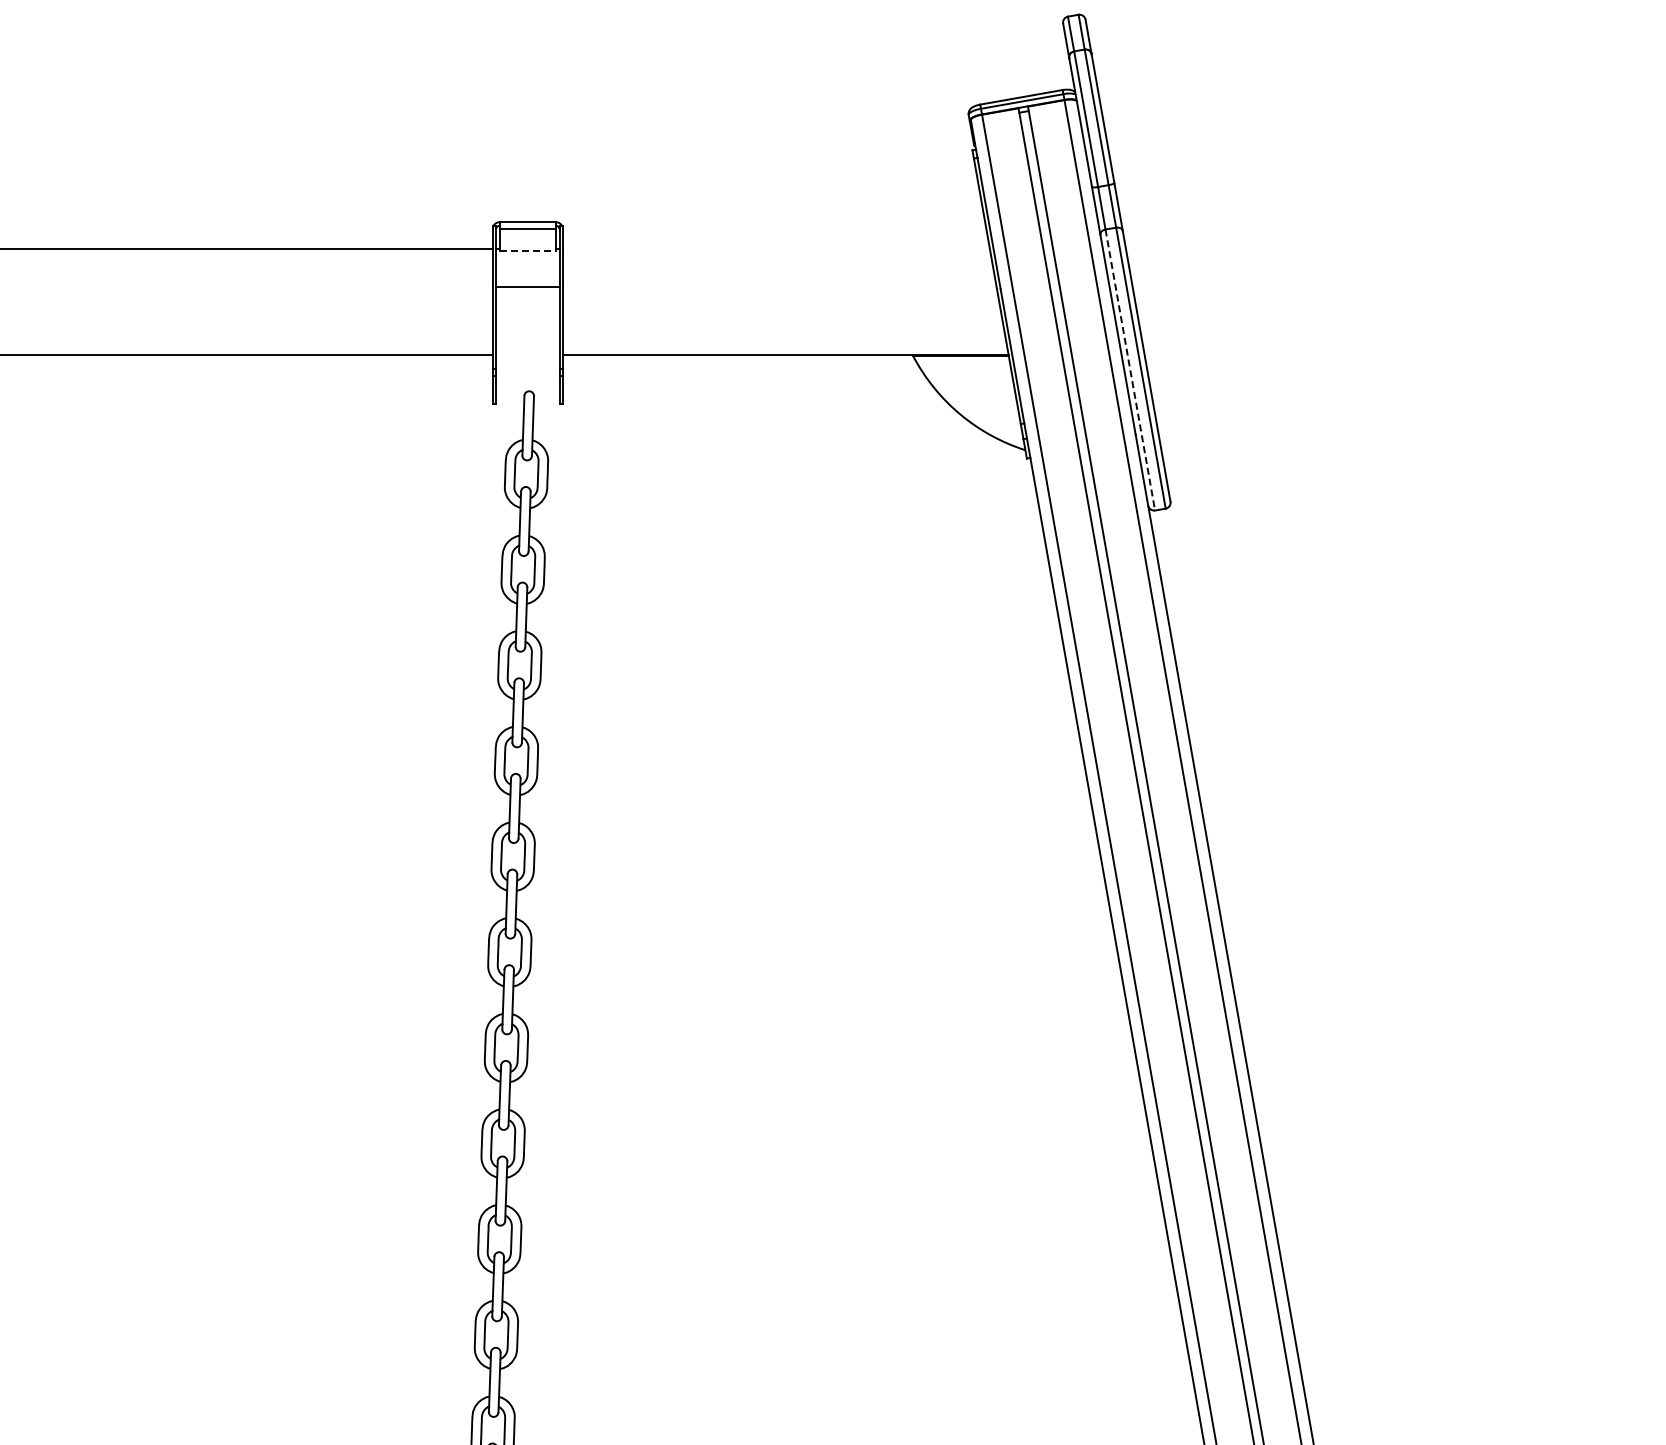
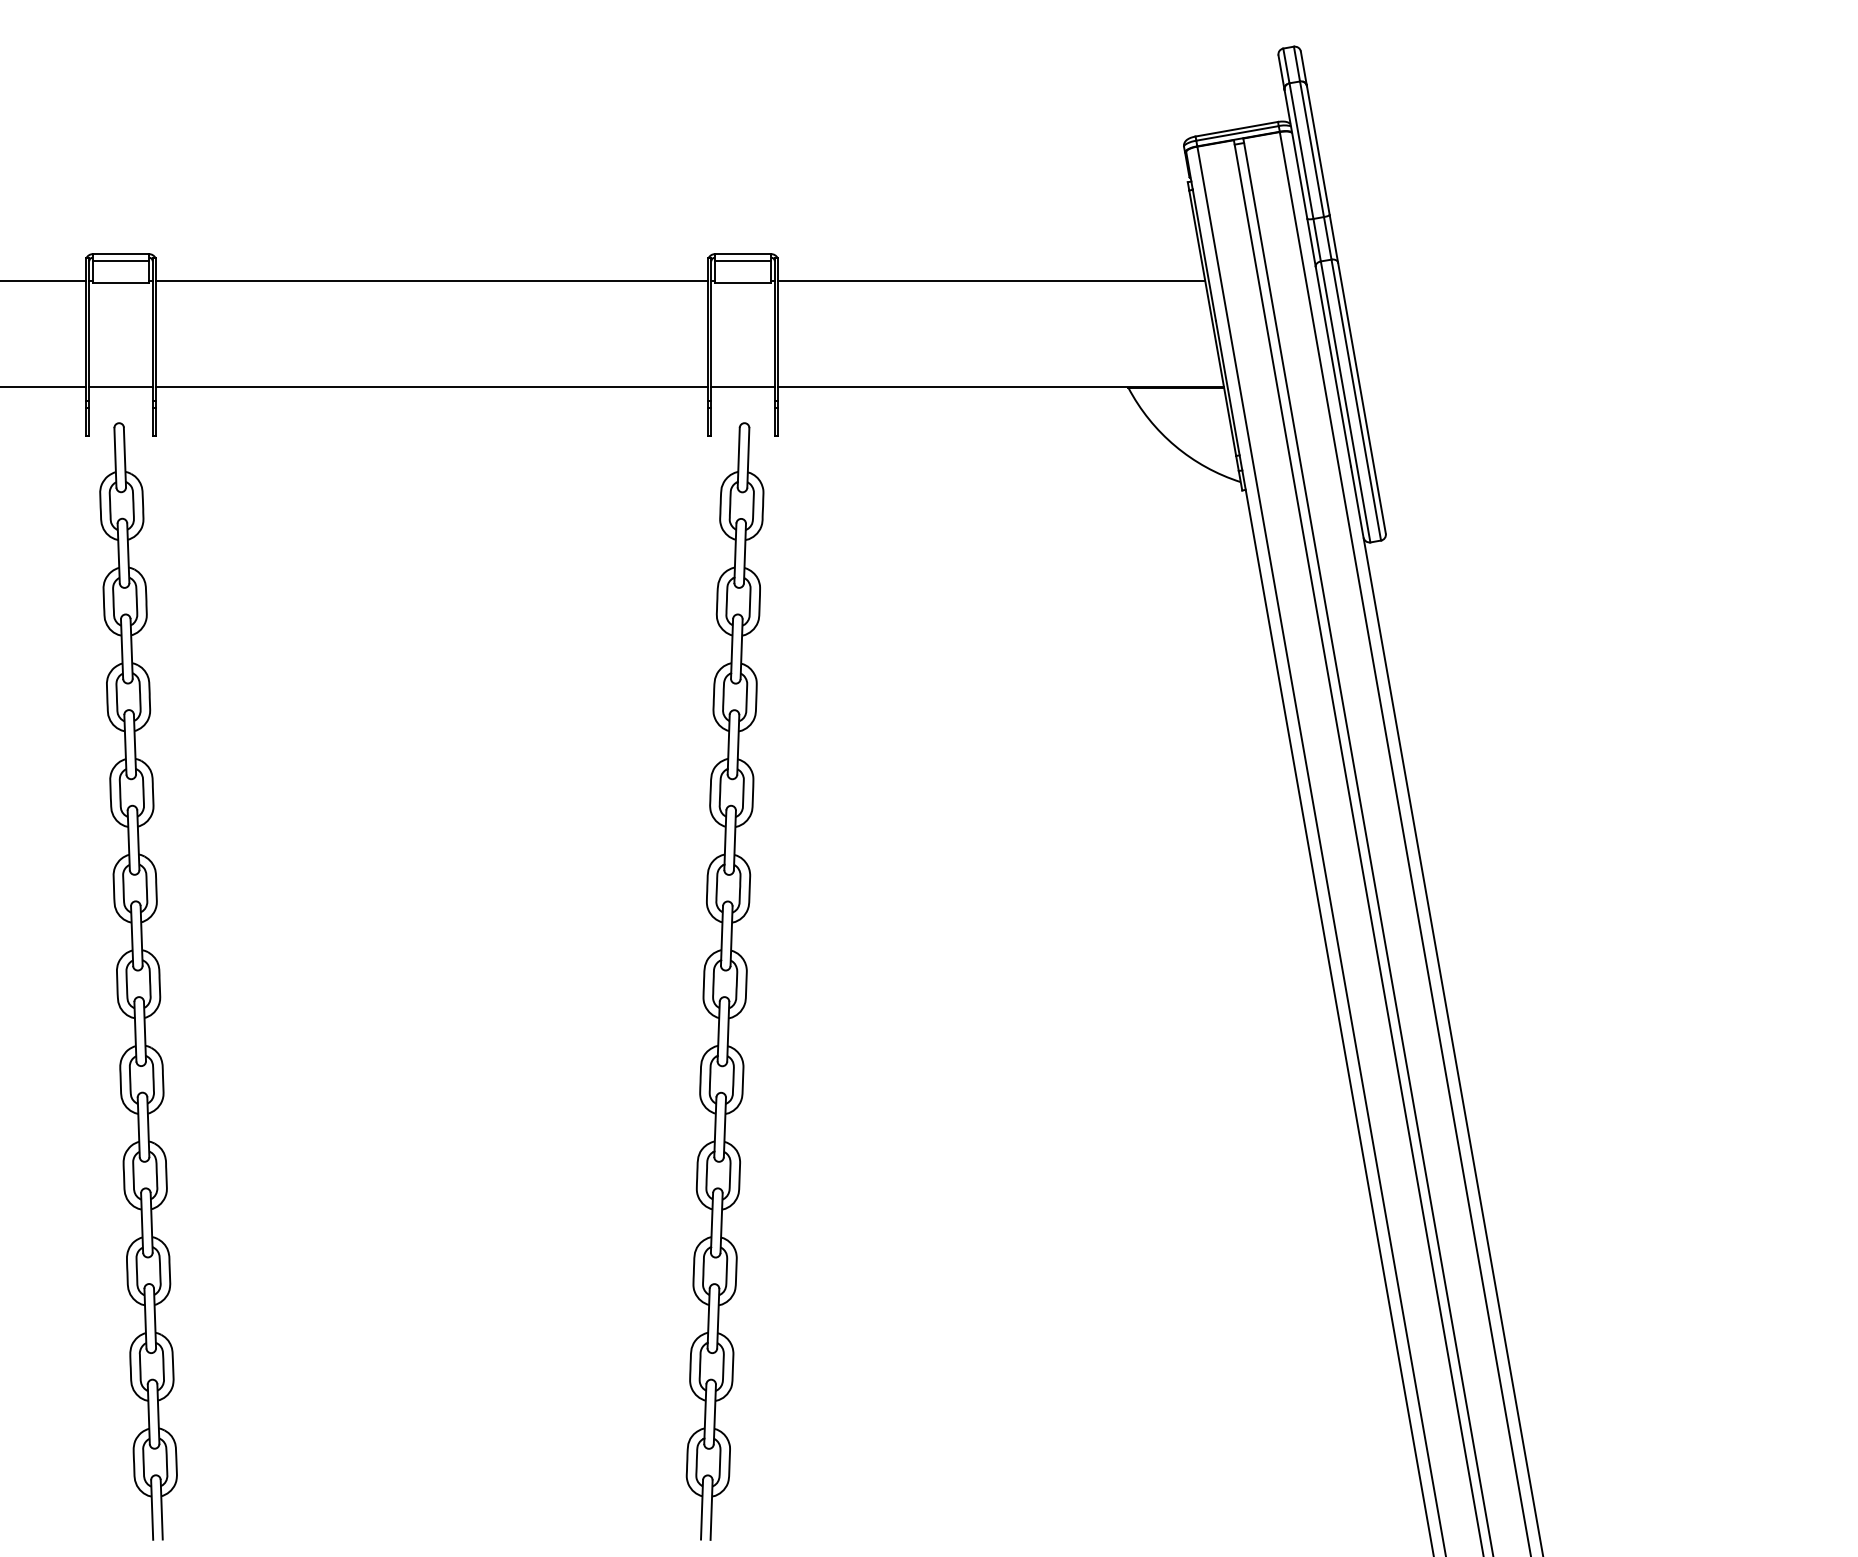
line: (776, 248) -> (991, 280), added
line: (528, 250) -> (743, 282), dashed -> solid
line: (527, 287) -> (742, 387), moved
line: (1130, 369) -> (1345, 401), dashed -> solid

